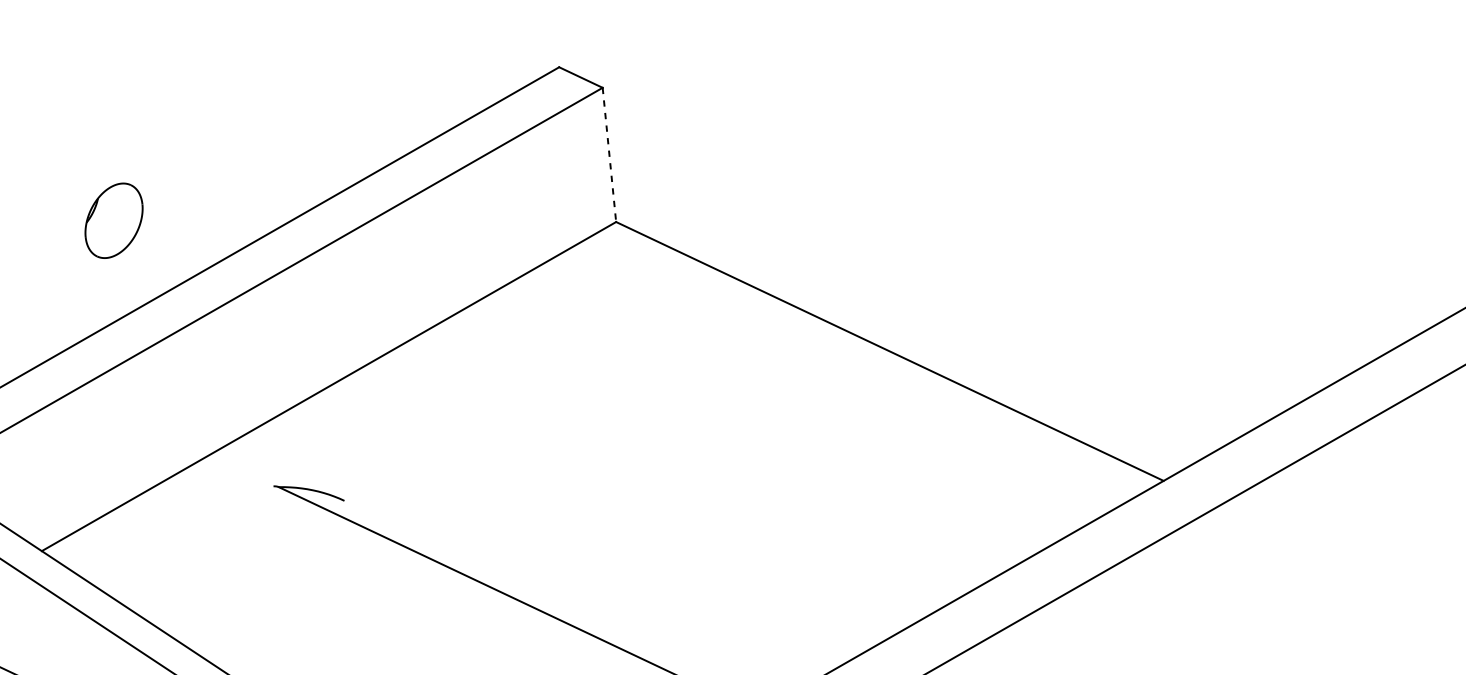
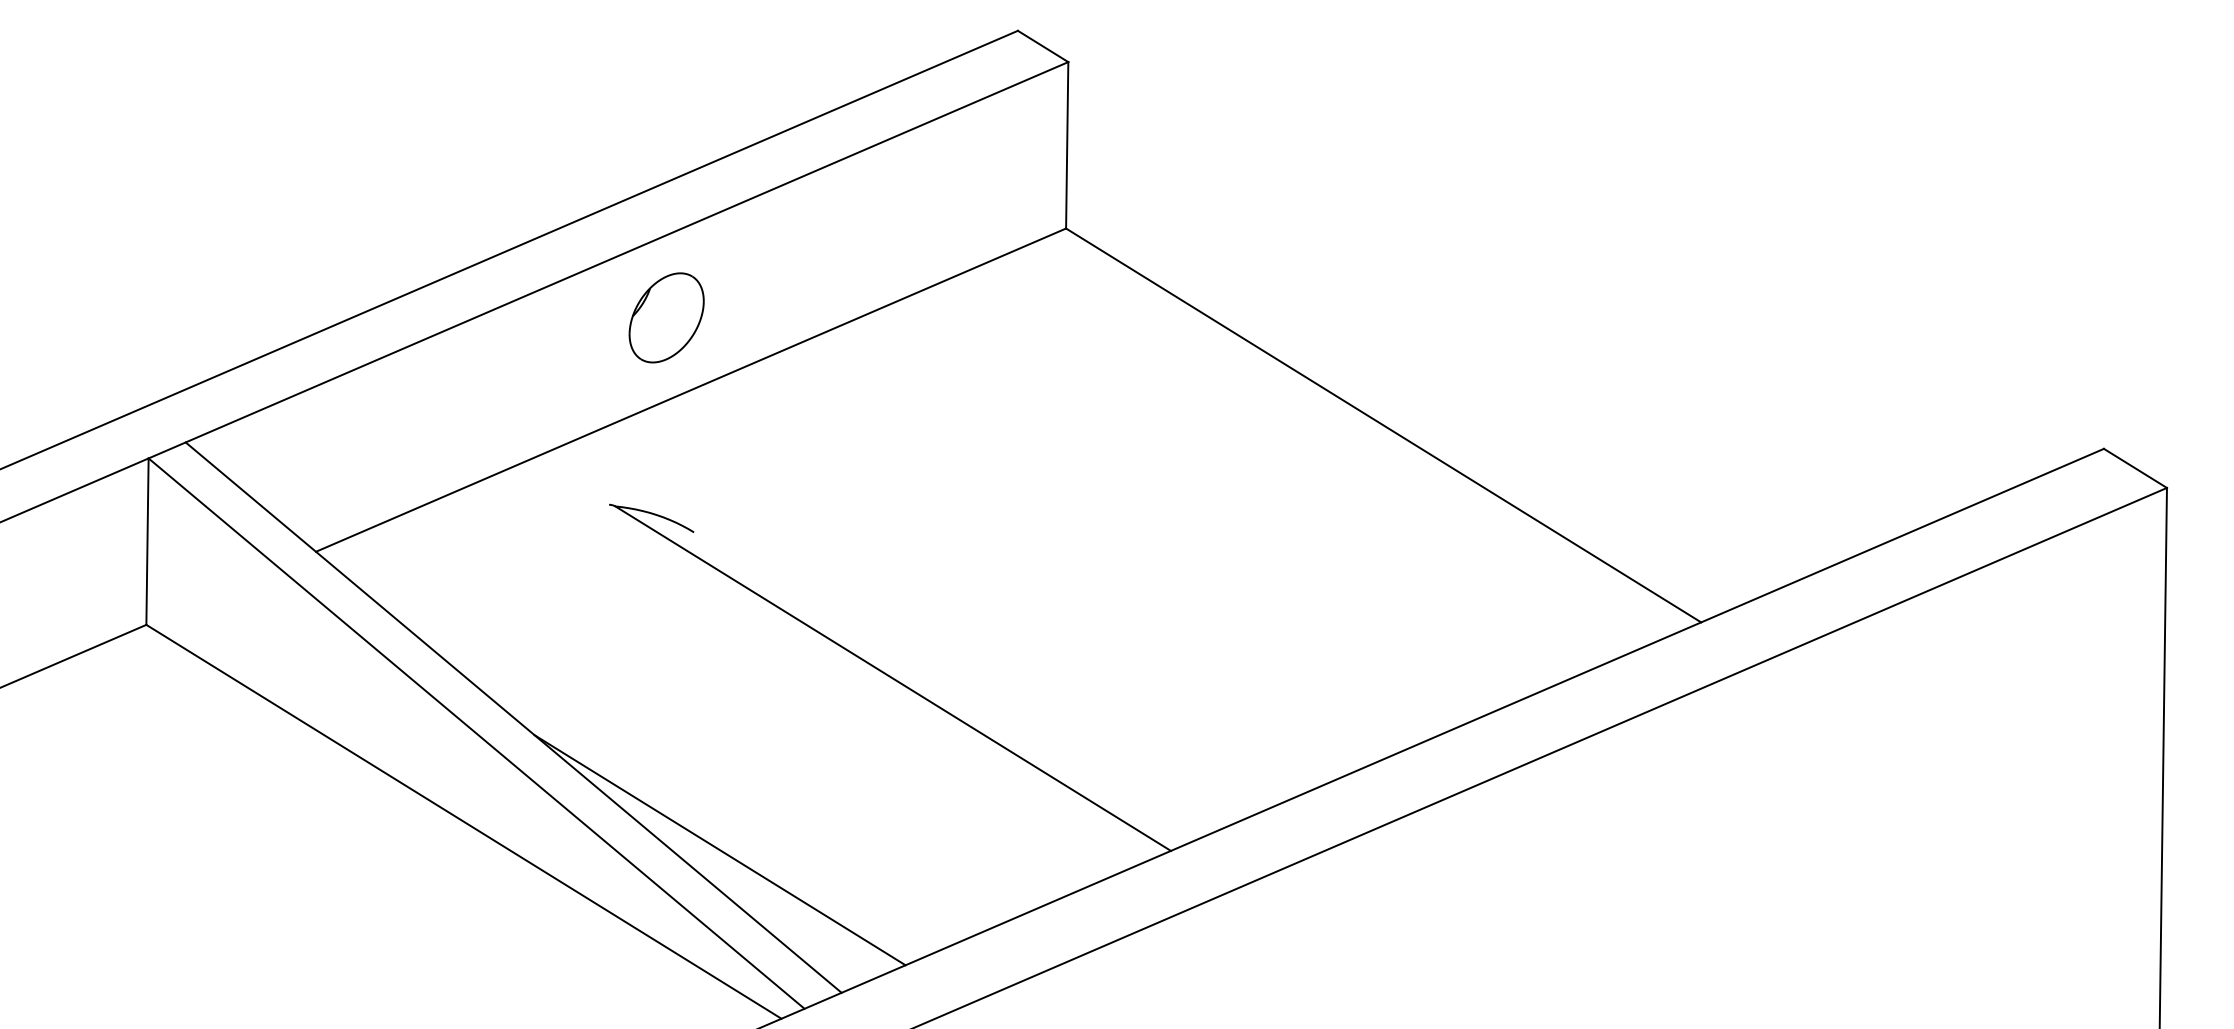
line: (609, 155) -> (1067, 145), dashed -> solid
part: (113, 220) -> (666, 317), moved

